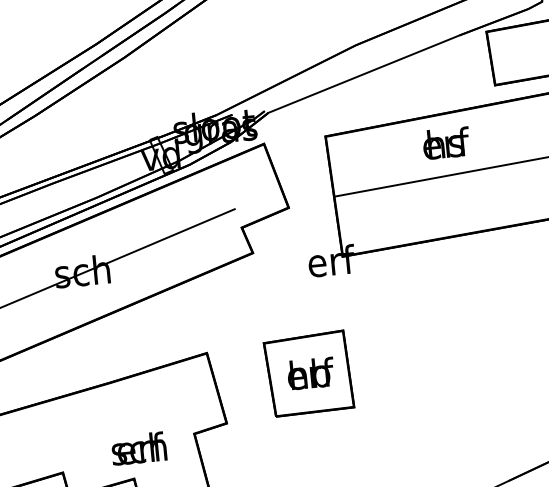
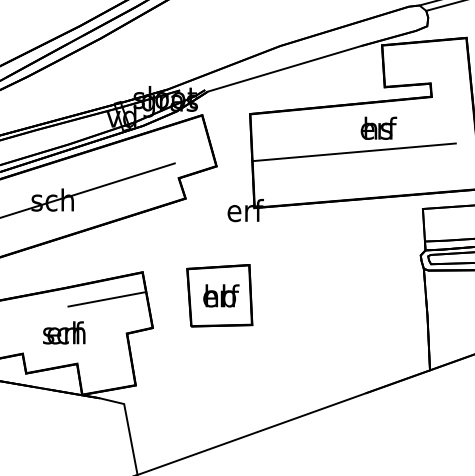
text: (445, 142) -> (378, 127), moved
line: (163, 392) -> (106, 299), added
text: (139, 448) -> (64, 332), moved

